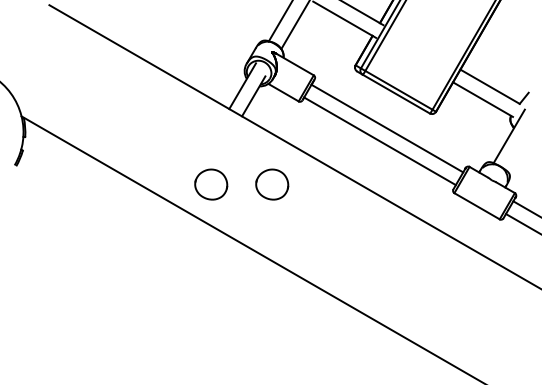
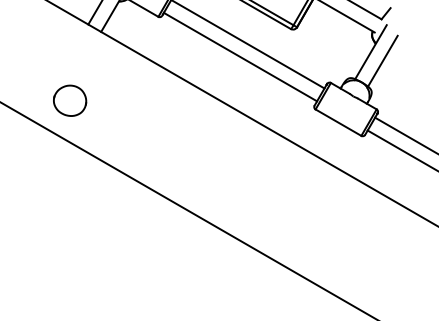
line: (520, 145) -> (382, 61), added
part: (272, 184) -> (131, 100), removed

